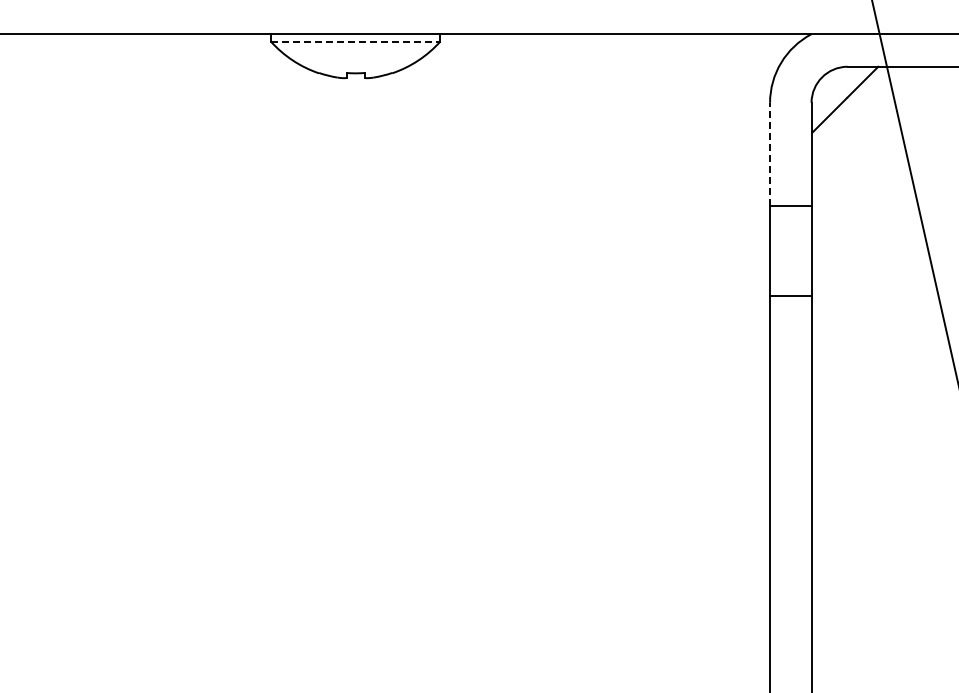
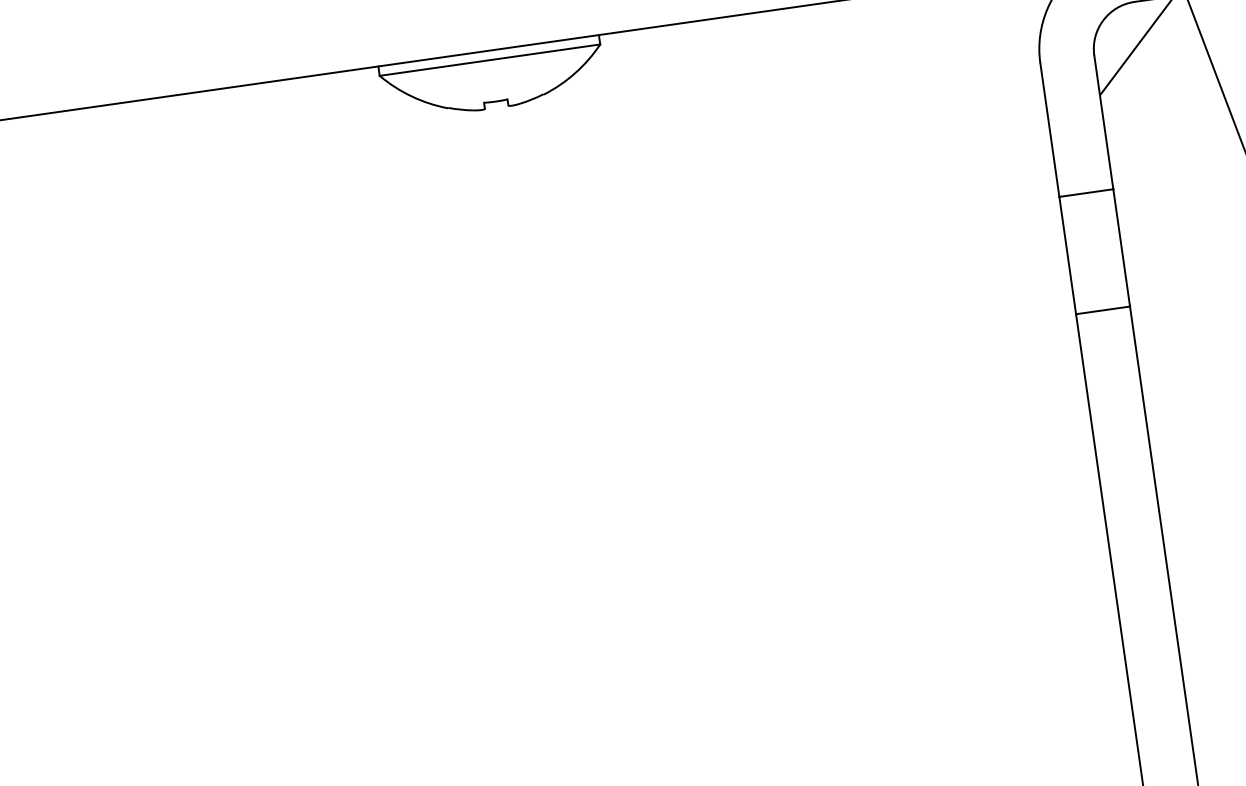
line: (355, 41) -> (489, 60), dashed -> solid
line: (770, 153) -> (1050, 129), dashed -> solid

